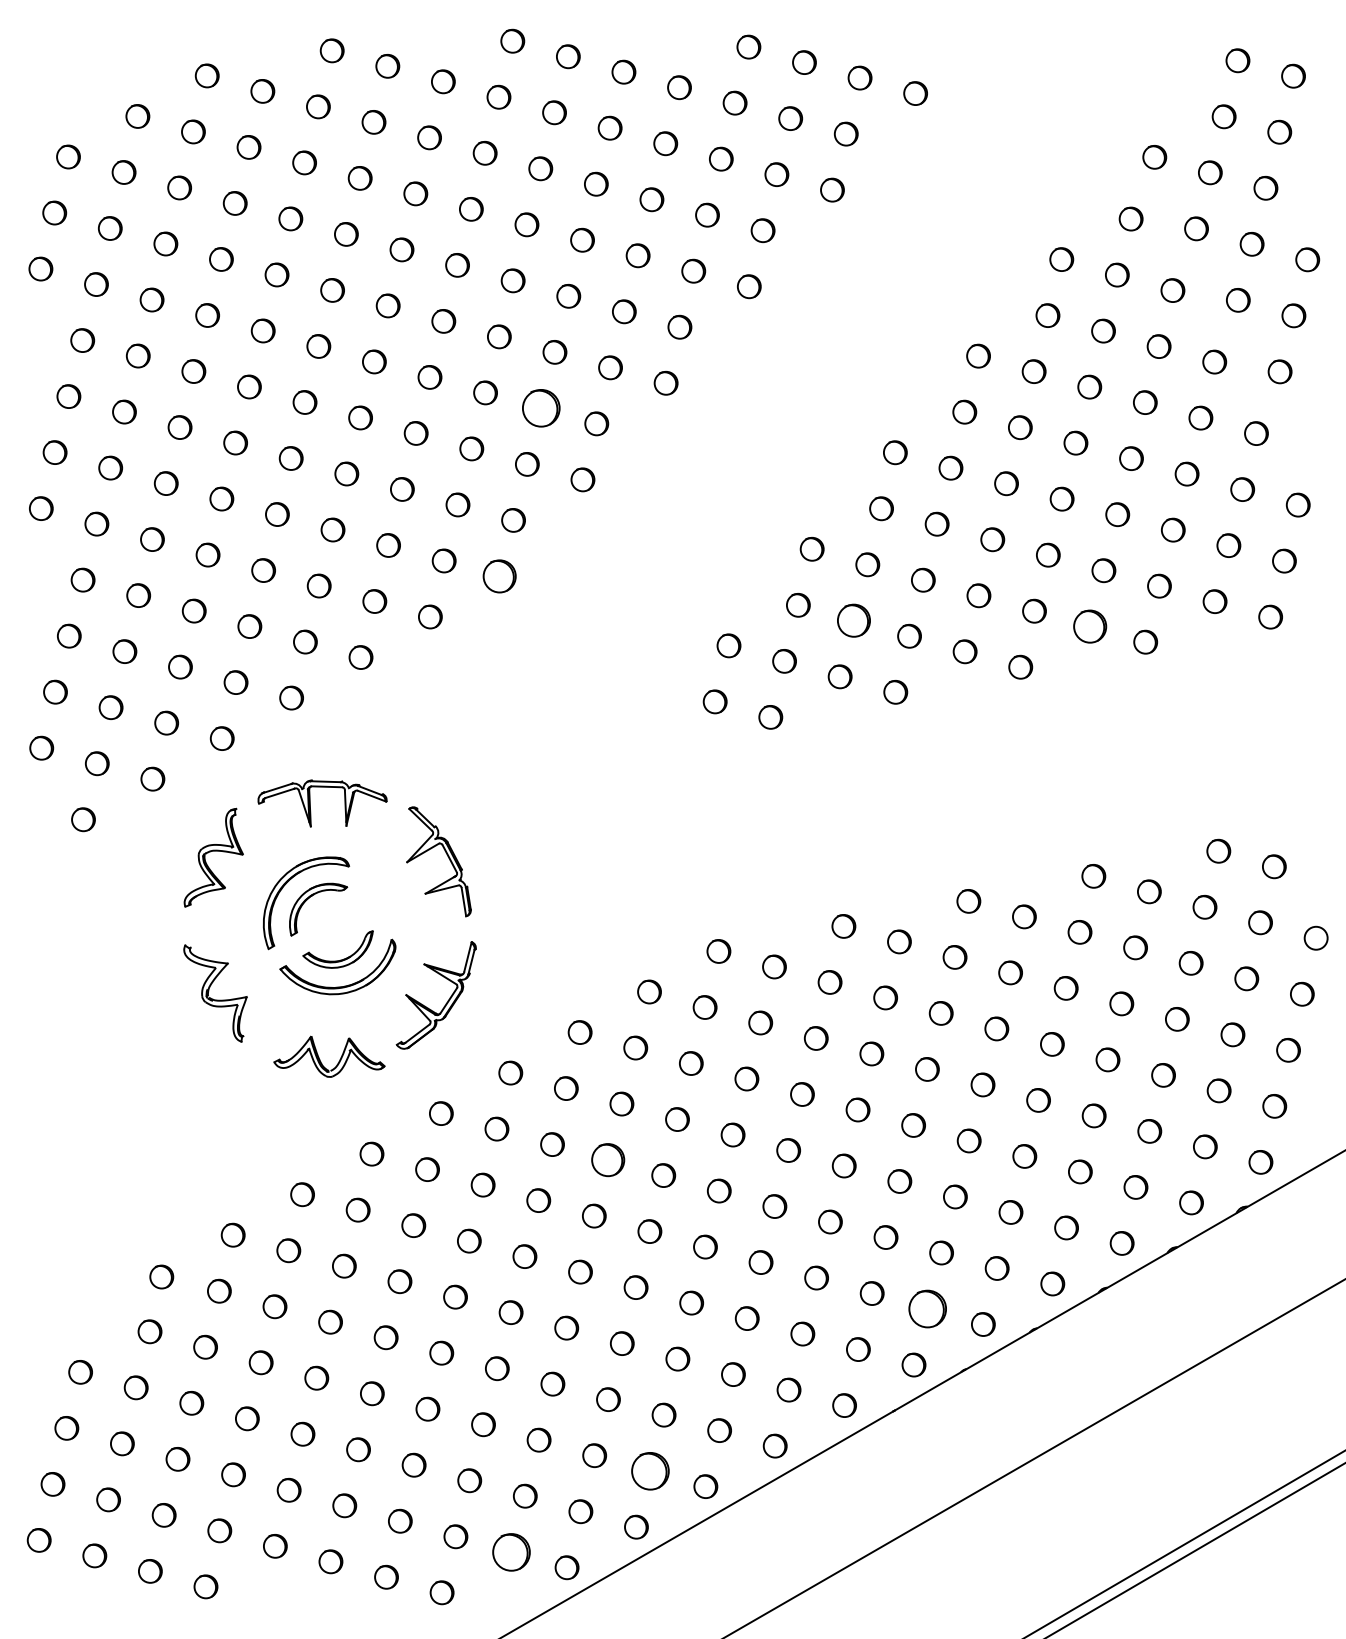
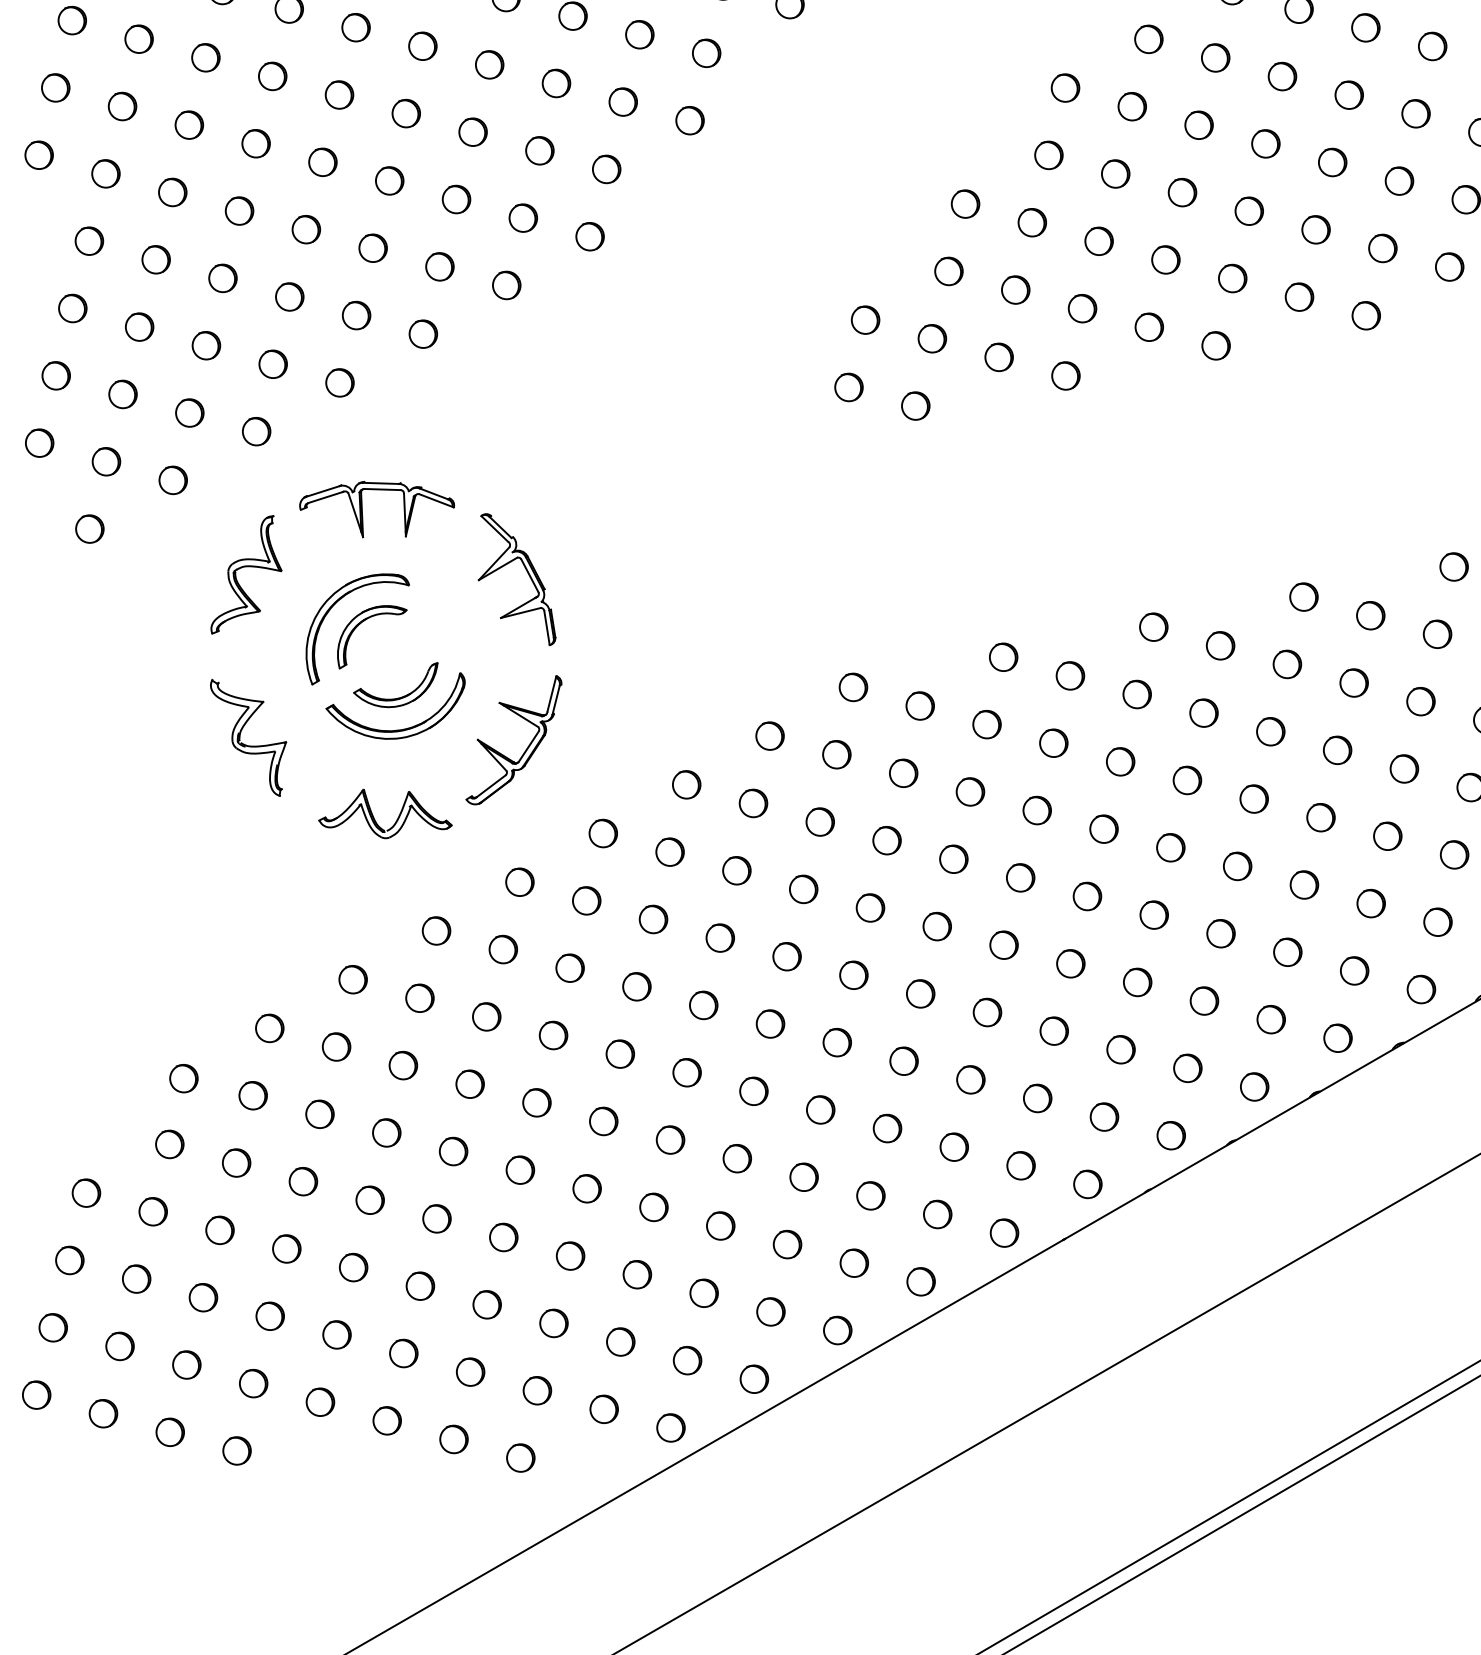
part: (540, 408) -> (639, 34), size x0.62
part: (499, 576) -> (589, 236), size x0.71
part: (853, 620) -> (1015, 289), size x0.71
part: (1089, 626) -> (1298, 296), size x0.71
part: (607, 1159) -> (719, 937), size x0.71
part: (927, 1308) -> (1104, 1116), size x0.62
part: (649, 1470) -> (770, 1311), size x0.62
part: (511, 1551) -> (604, 1408), size x0.62

